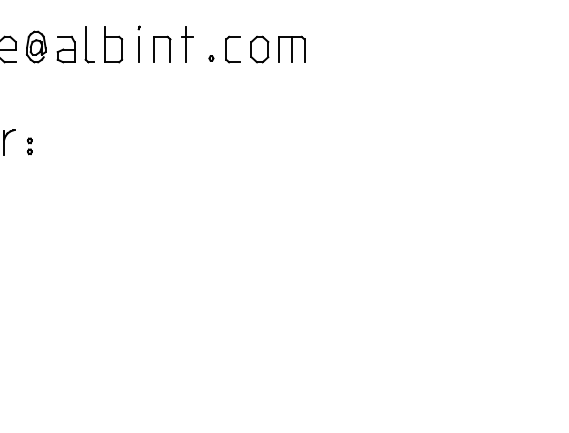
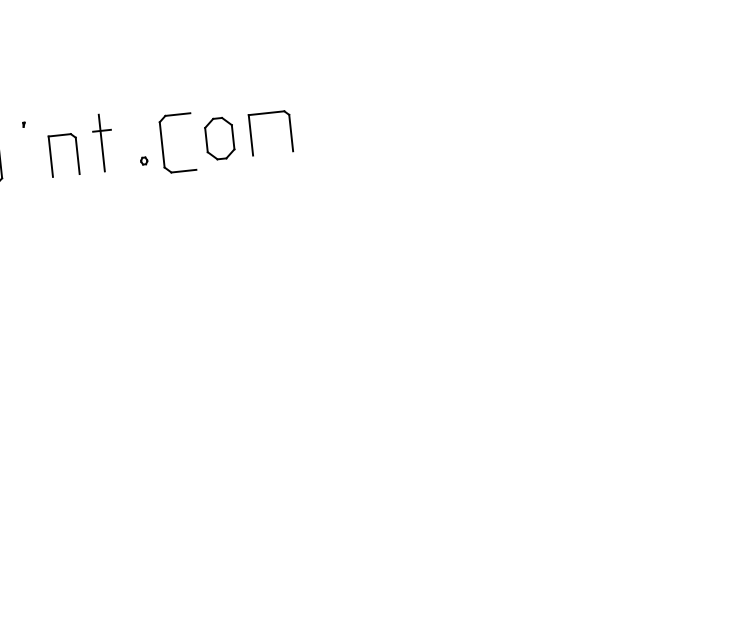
line: (138, 49) -> (26, 159), removed
part: (232, 49) -> (176, 143), size x1.4
line: (291, 49) -> (270, 133), removed

